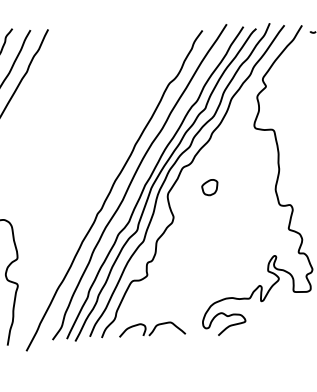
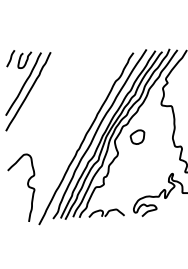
part: (209, 186) -> (137, 136), size x1.67

